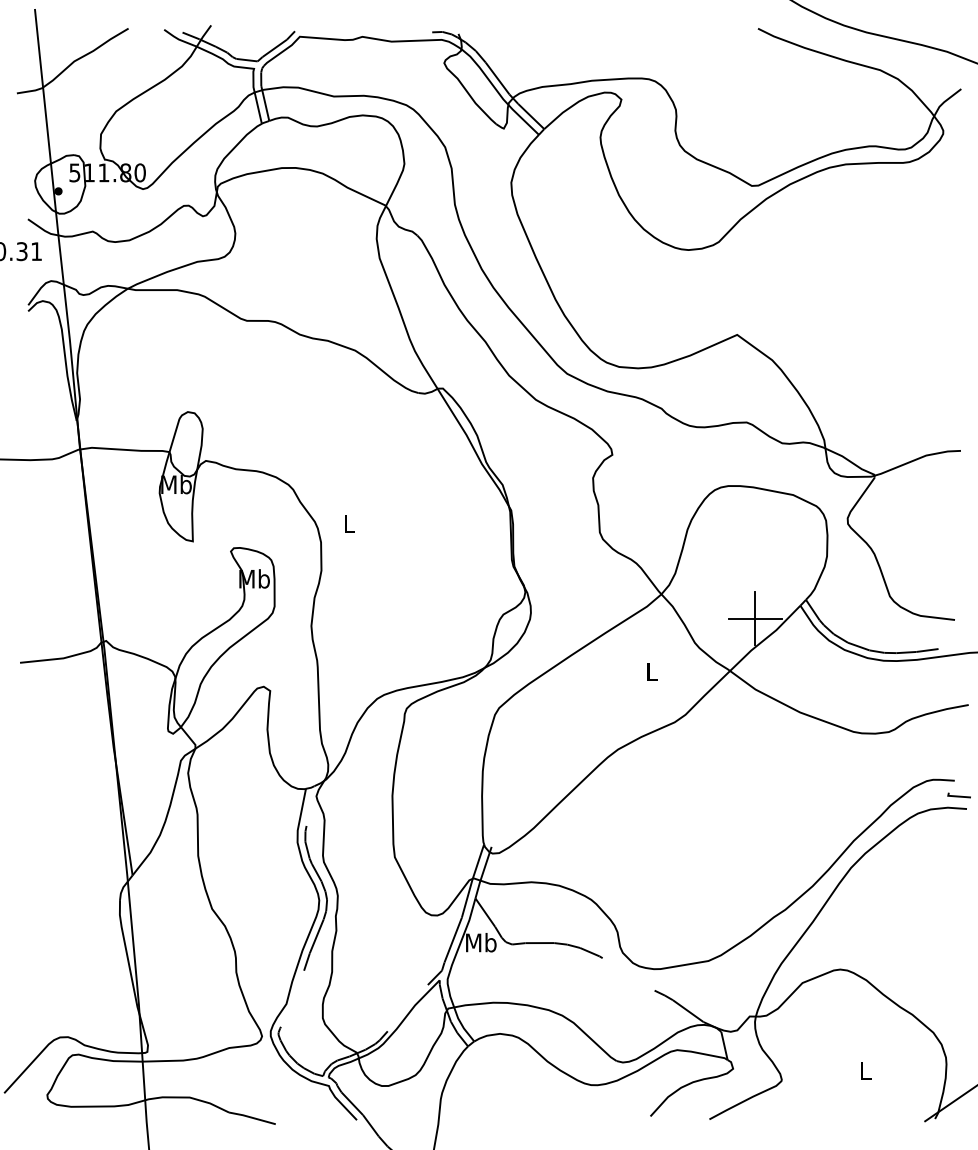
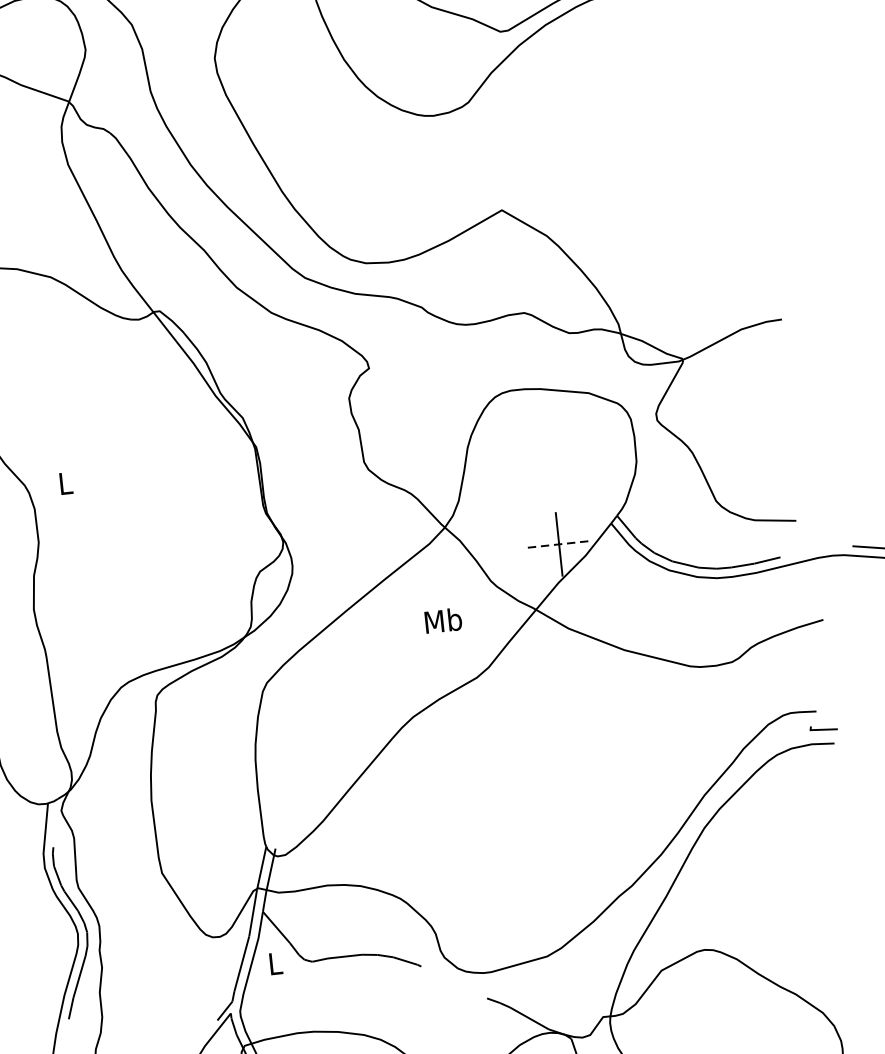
line: (755, 618) -> (559, 544), solid -> dashed
text: (651, 671) -> (442, 620), L -> Mb
text: (481, 942) -> (275, 963), Mb -> L

